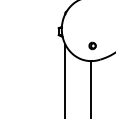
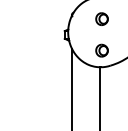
part: (92, 16) -> (101, 18), added
part: (92, 45) -> (101, 50), size x1.67

